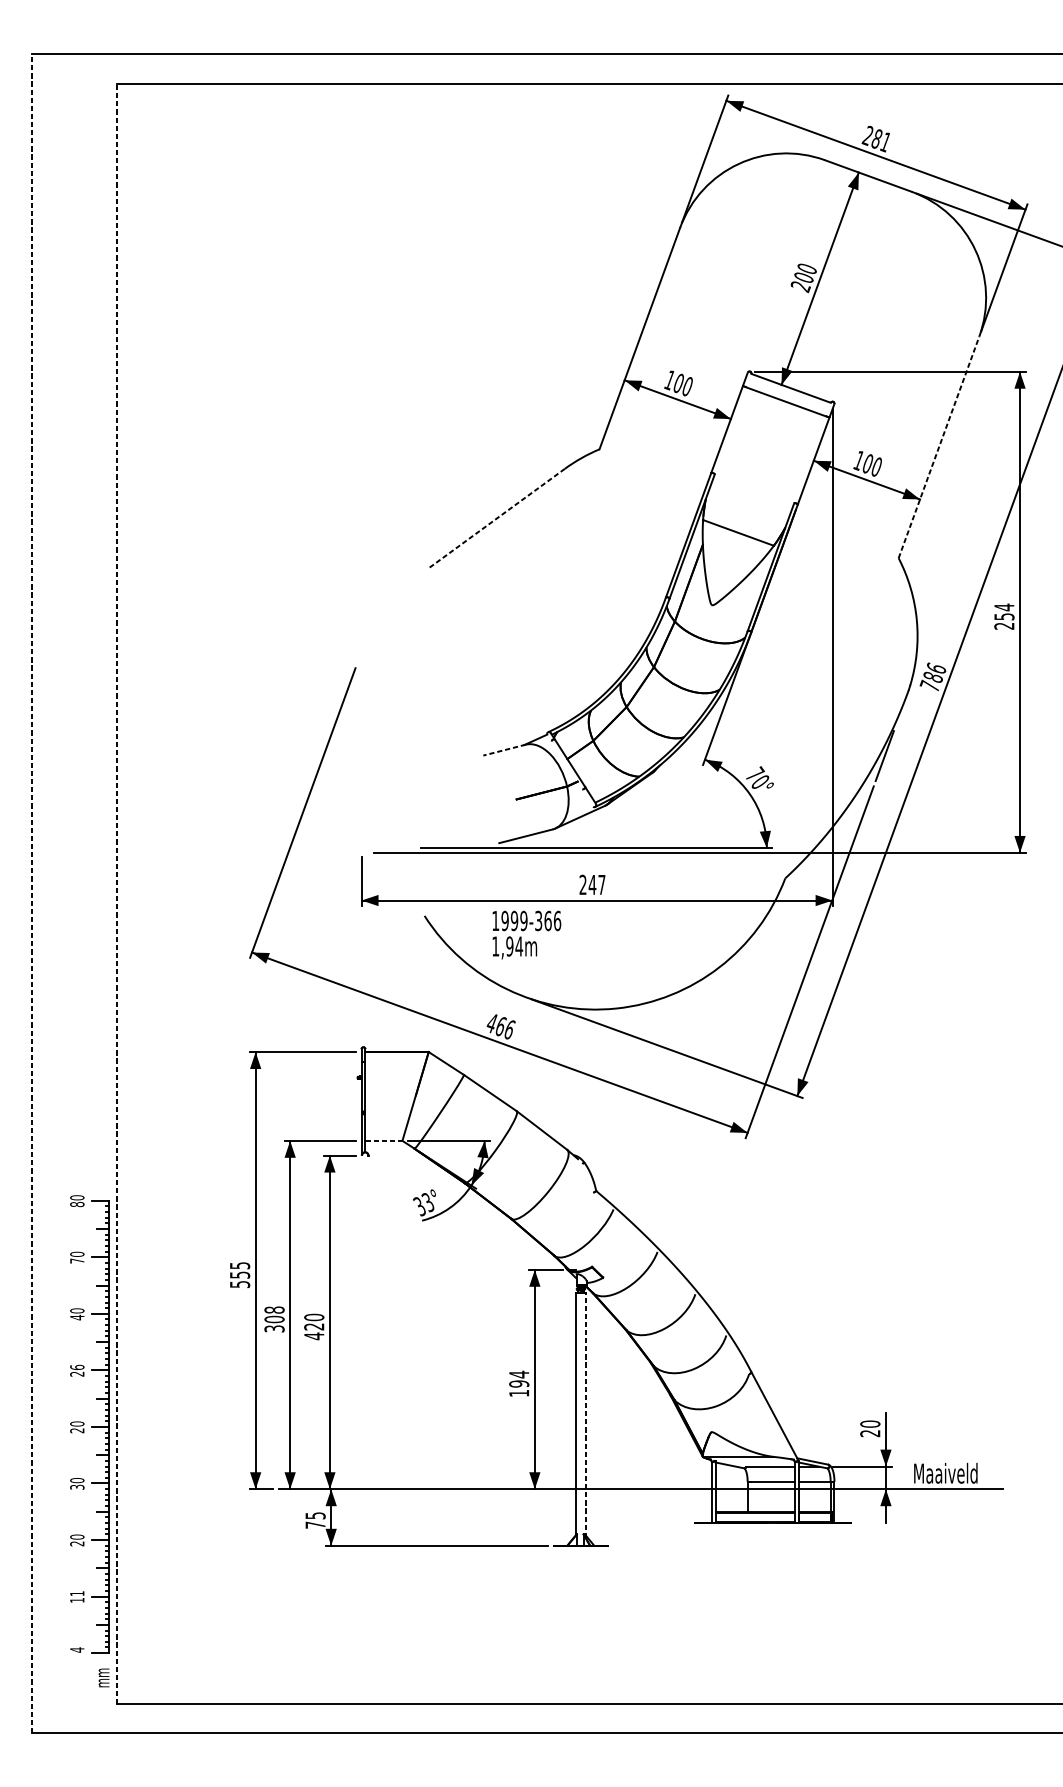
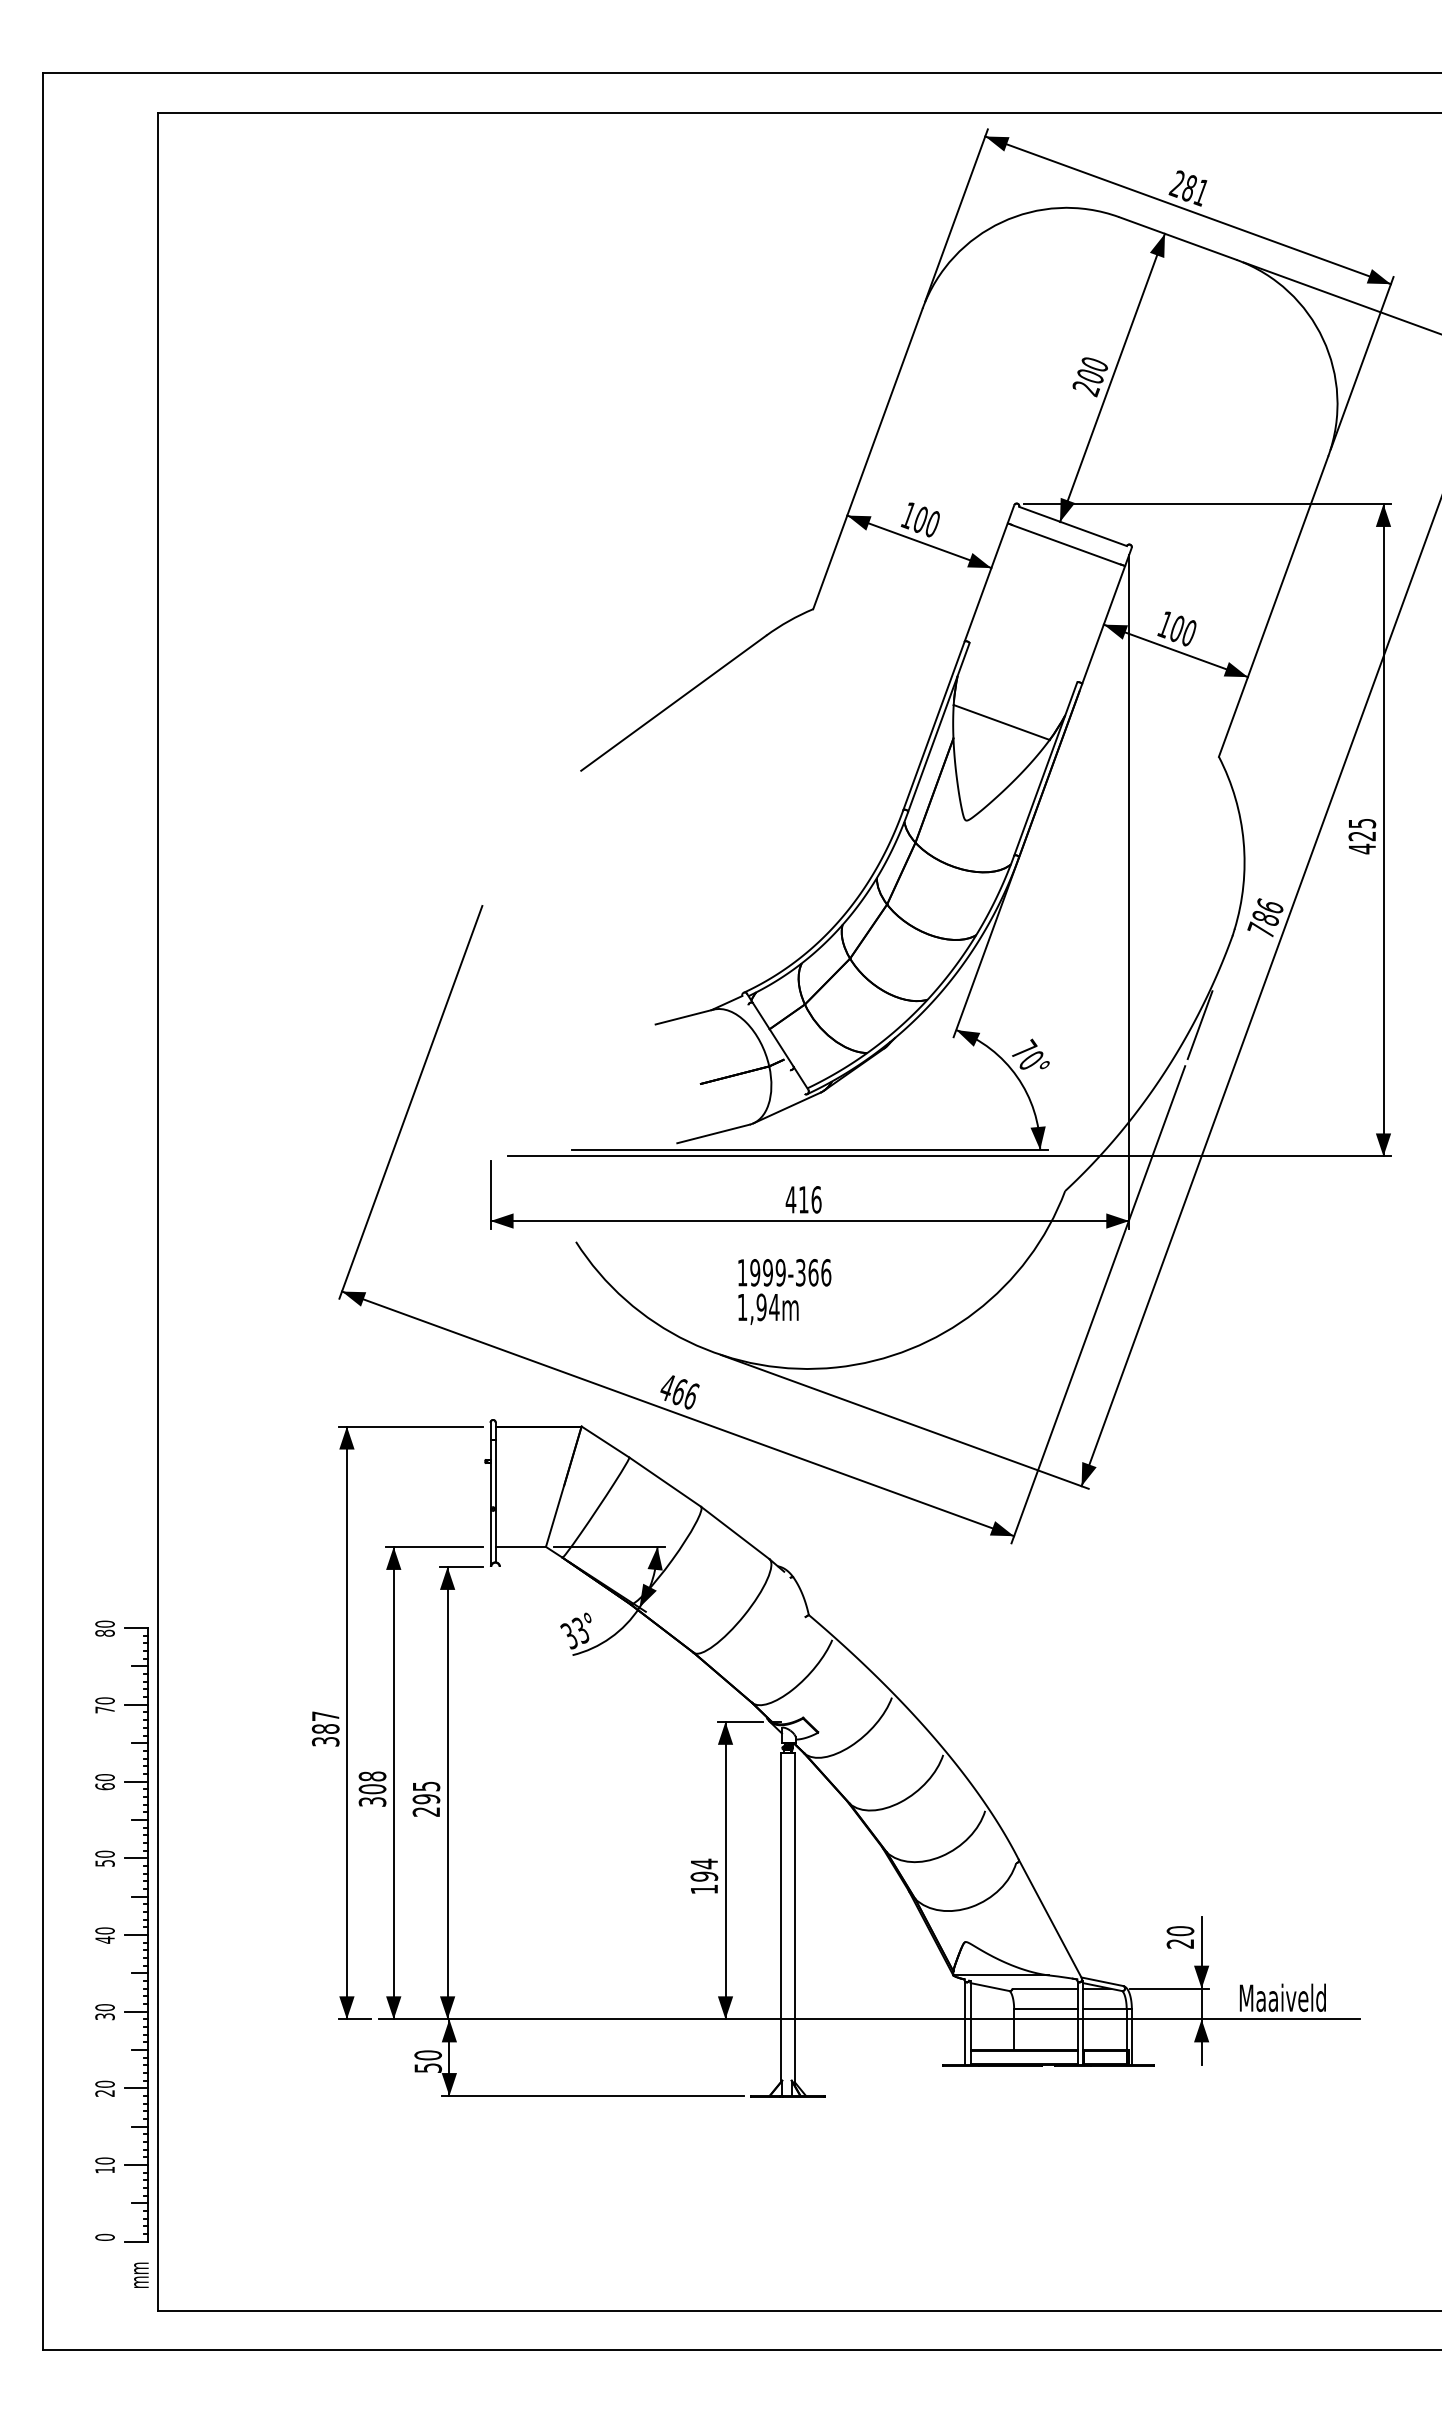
line: (938, 447) -> (1273, 606), dashed -> solid
line: (496, 518) -> (673, 703), dashed -> solid
text: (1004, 616) -> (1362, 836), 254 -> 425
line: (504, 750) -> (684, 1017), dashed -> solid
text: (592, 884) -> (803, 1199), 247 -> 416
line: (31, 893) -> (43, 1211), dashed -> solid
line: (116, 894) -> (158, 1212), dashed -> solid
text: (526, 934) -> (784, 1291), moved
line: (384, 1140) -> (521, 1546), dashed -> solid
text: (239, 1274) -> (325, 1728), 555 -> 387
text: (76, 1317) -> (104, 1786), 40 -> 60
text: (314, 1327) -> (426, 1799), 420 -> 295
text: (76, 1370) -> (104, 1858), 26 -> 50
line: (585, 1414) -> (794, 1918), dashed -> solid
text: (76, 1430) -> (104, 1939), 20 -> 40
text: (315, 1520) -> (428, 2061), 75 -> 50
text: (76, 1593) -> (104, 2160), 11 -> 10
text: (76, 1650) -> (104, 2237), 4 -> 0

